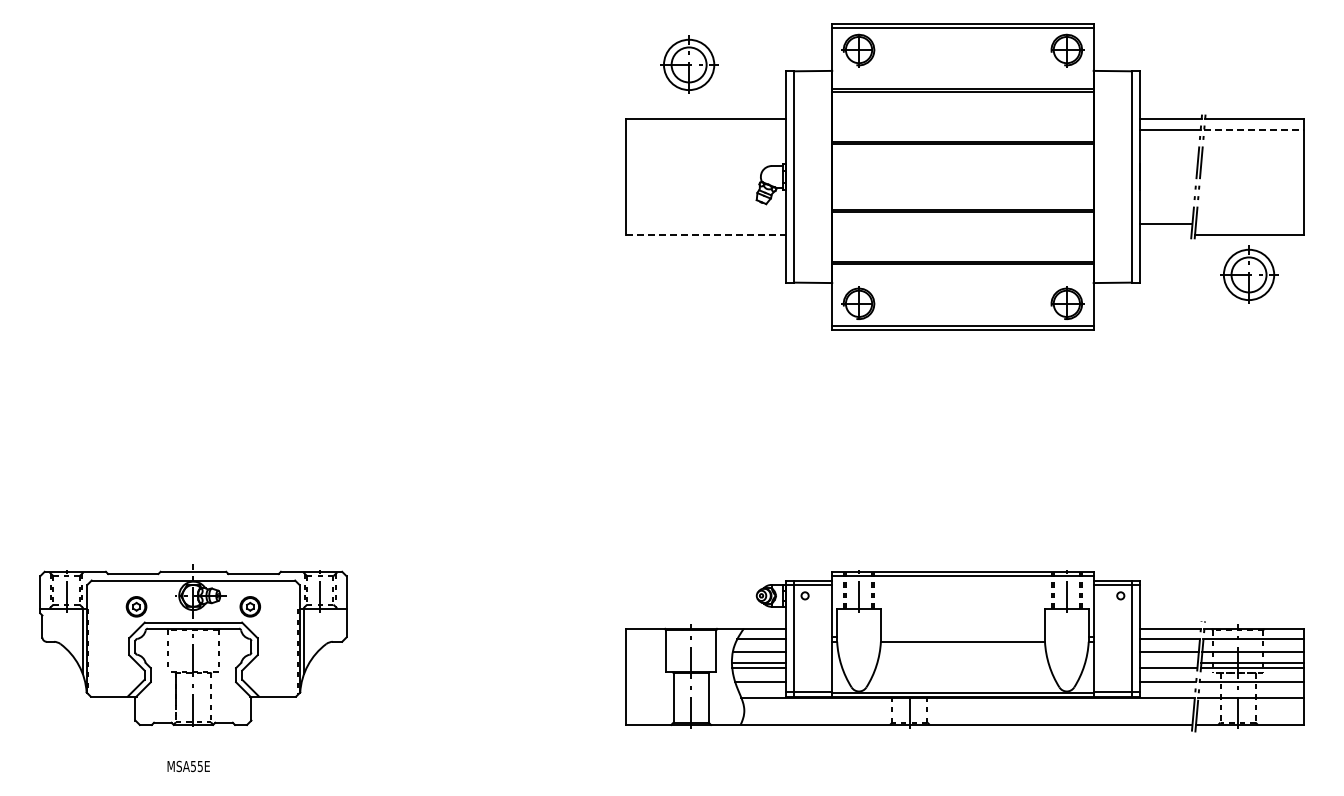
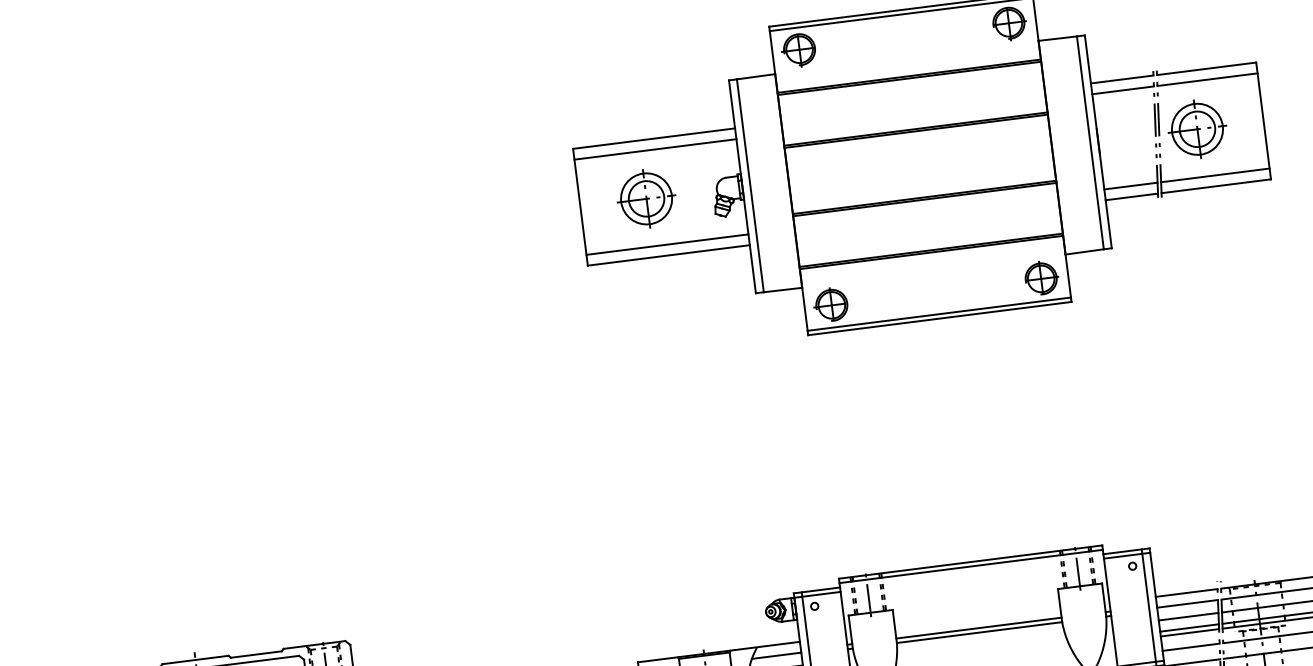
part: (689, 64) -> (646, 198), moved
line: (705, 129) -> (655, 149), added
line: (1253, 129) -> (1207, 79), dashed -> solid
line: (705, 224) -> (667, 244), added
line: (1249, 224) -> (1215, 175), added
line: (706, 234) -> (669, 254), dashed -> solid
line: (1165, 234) -> (1131, 196), added
part: (1249, 274) -> (1197, 128), moved
line: (962, 637) -> (978, 628), added
line: (1168, 663) -> (1189, 628), added

